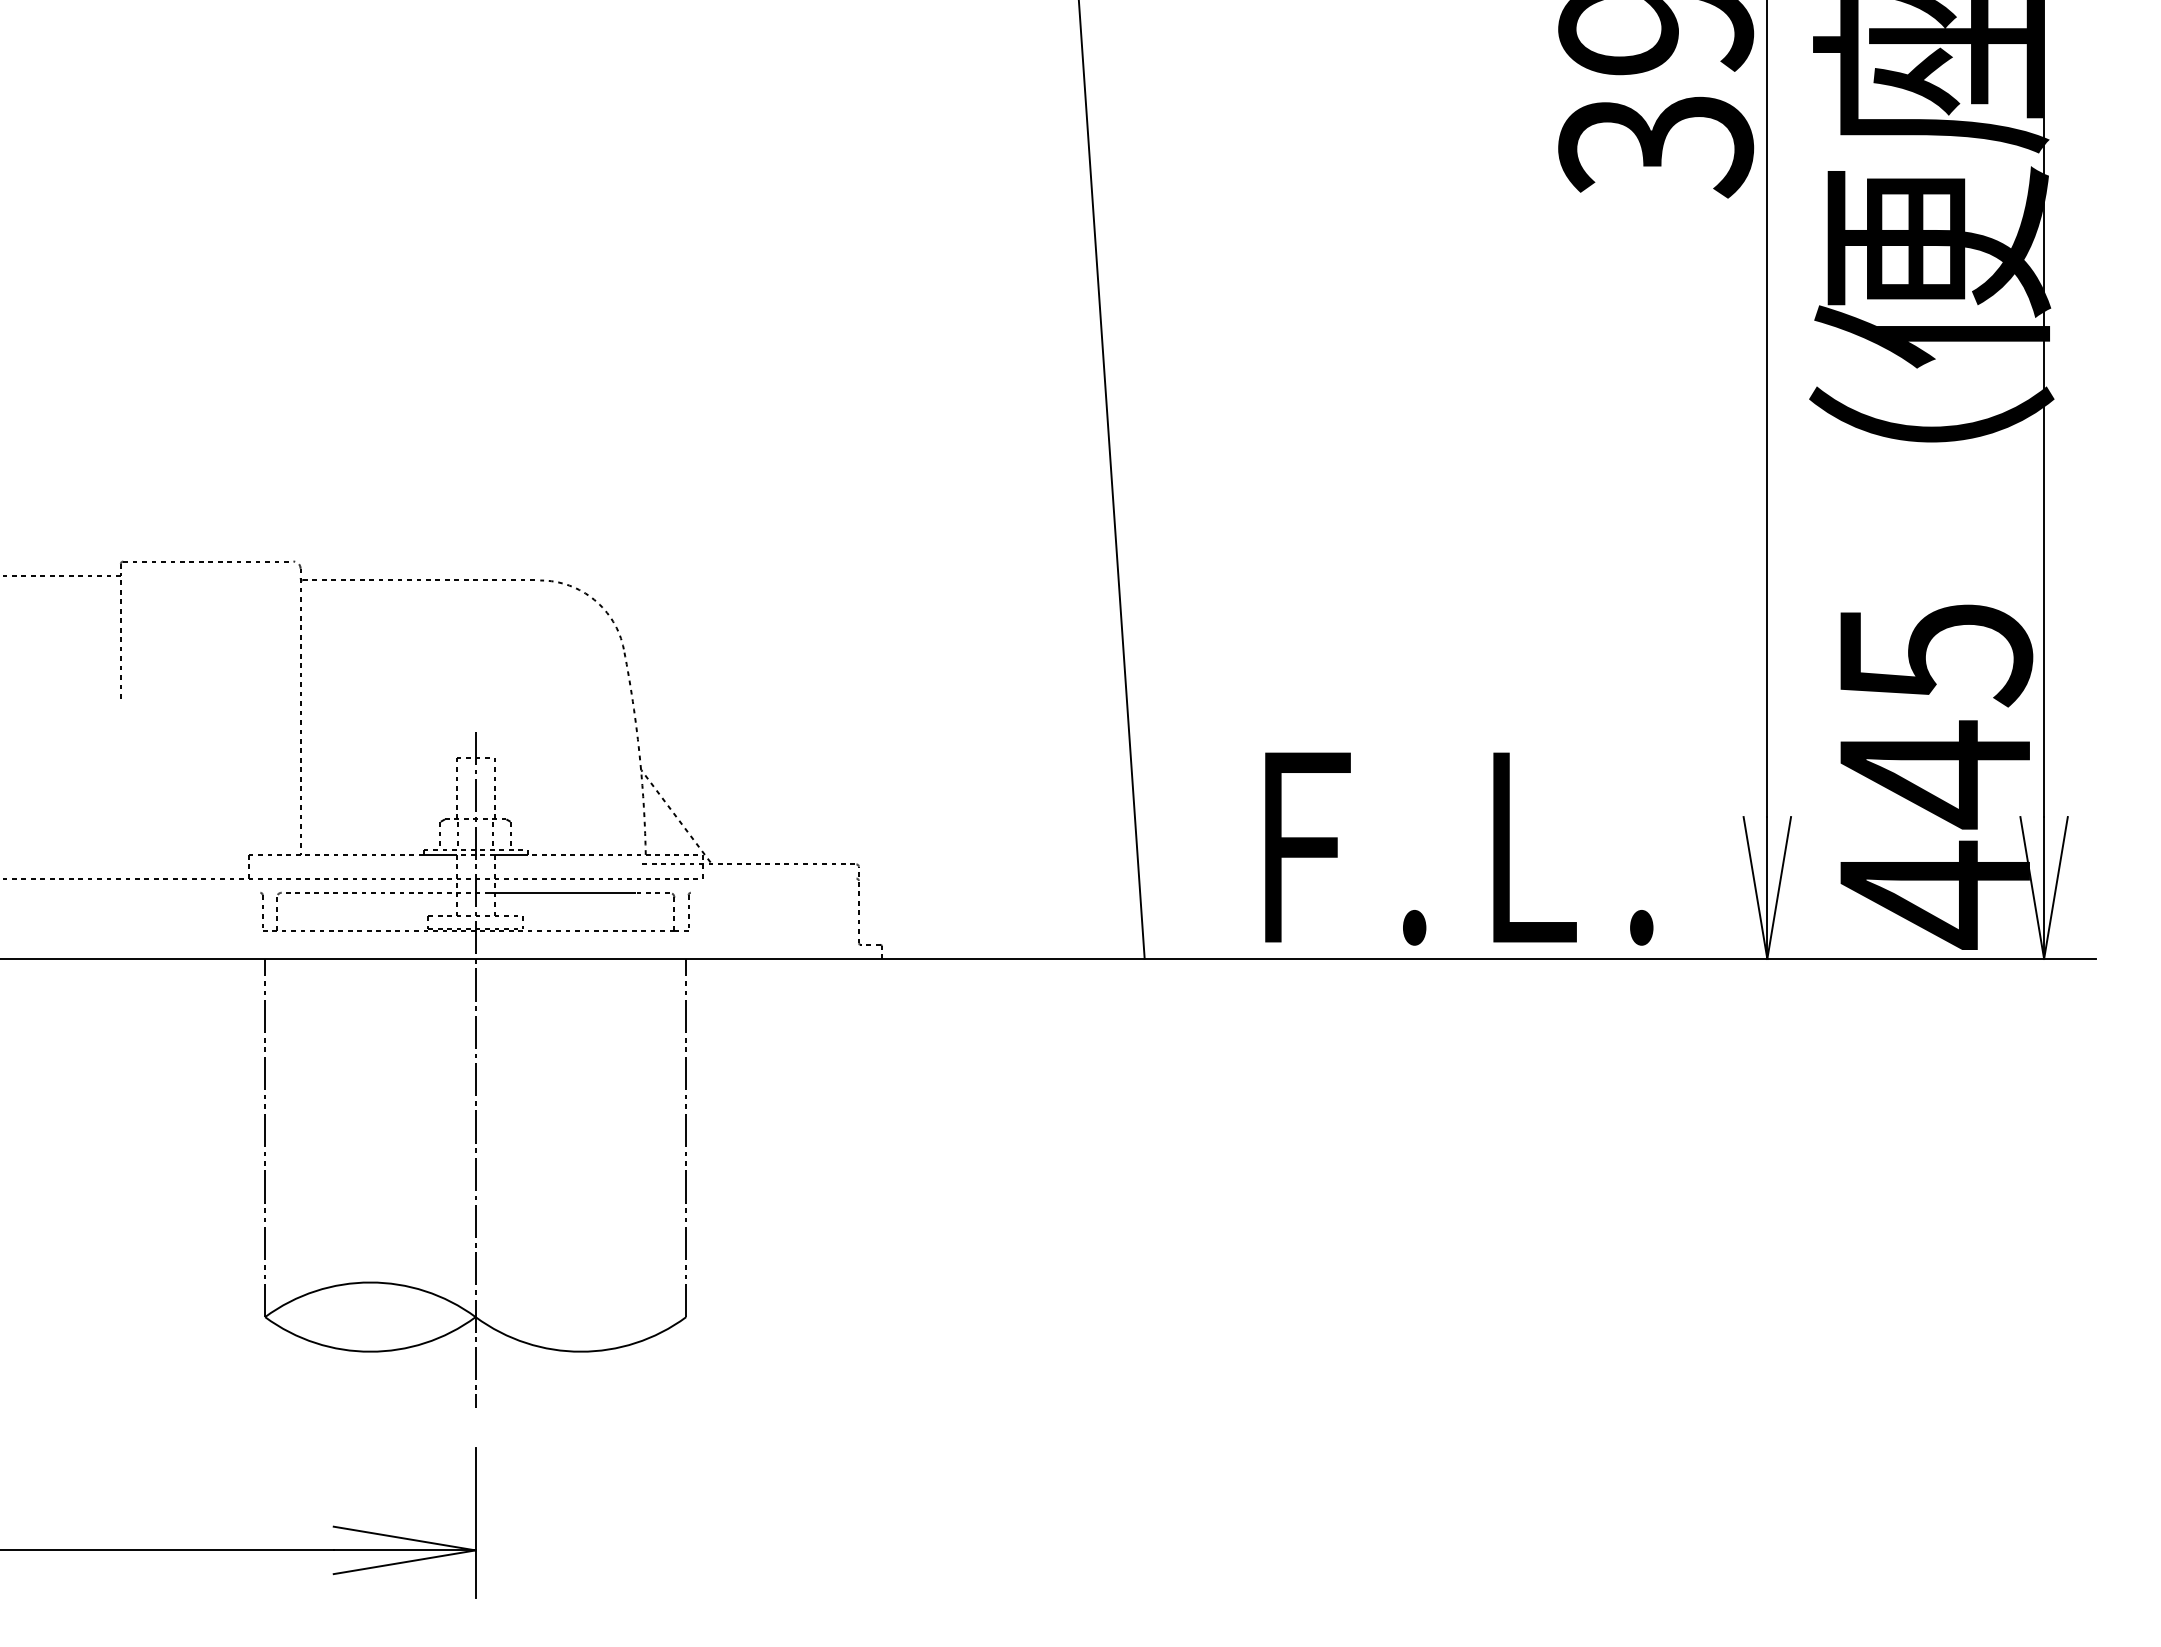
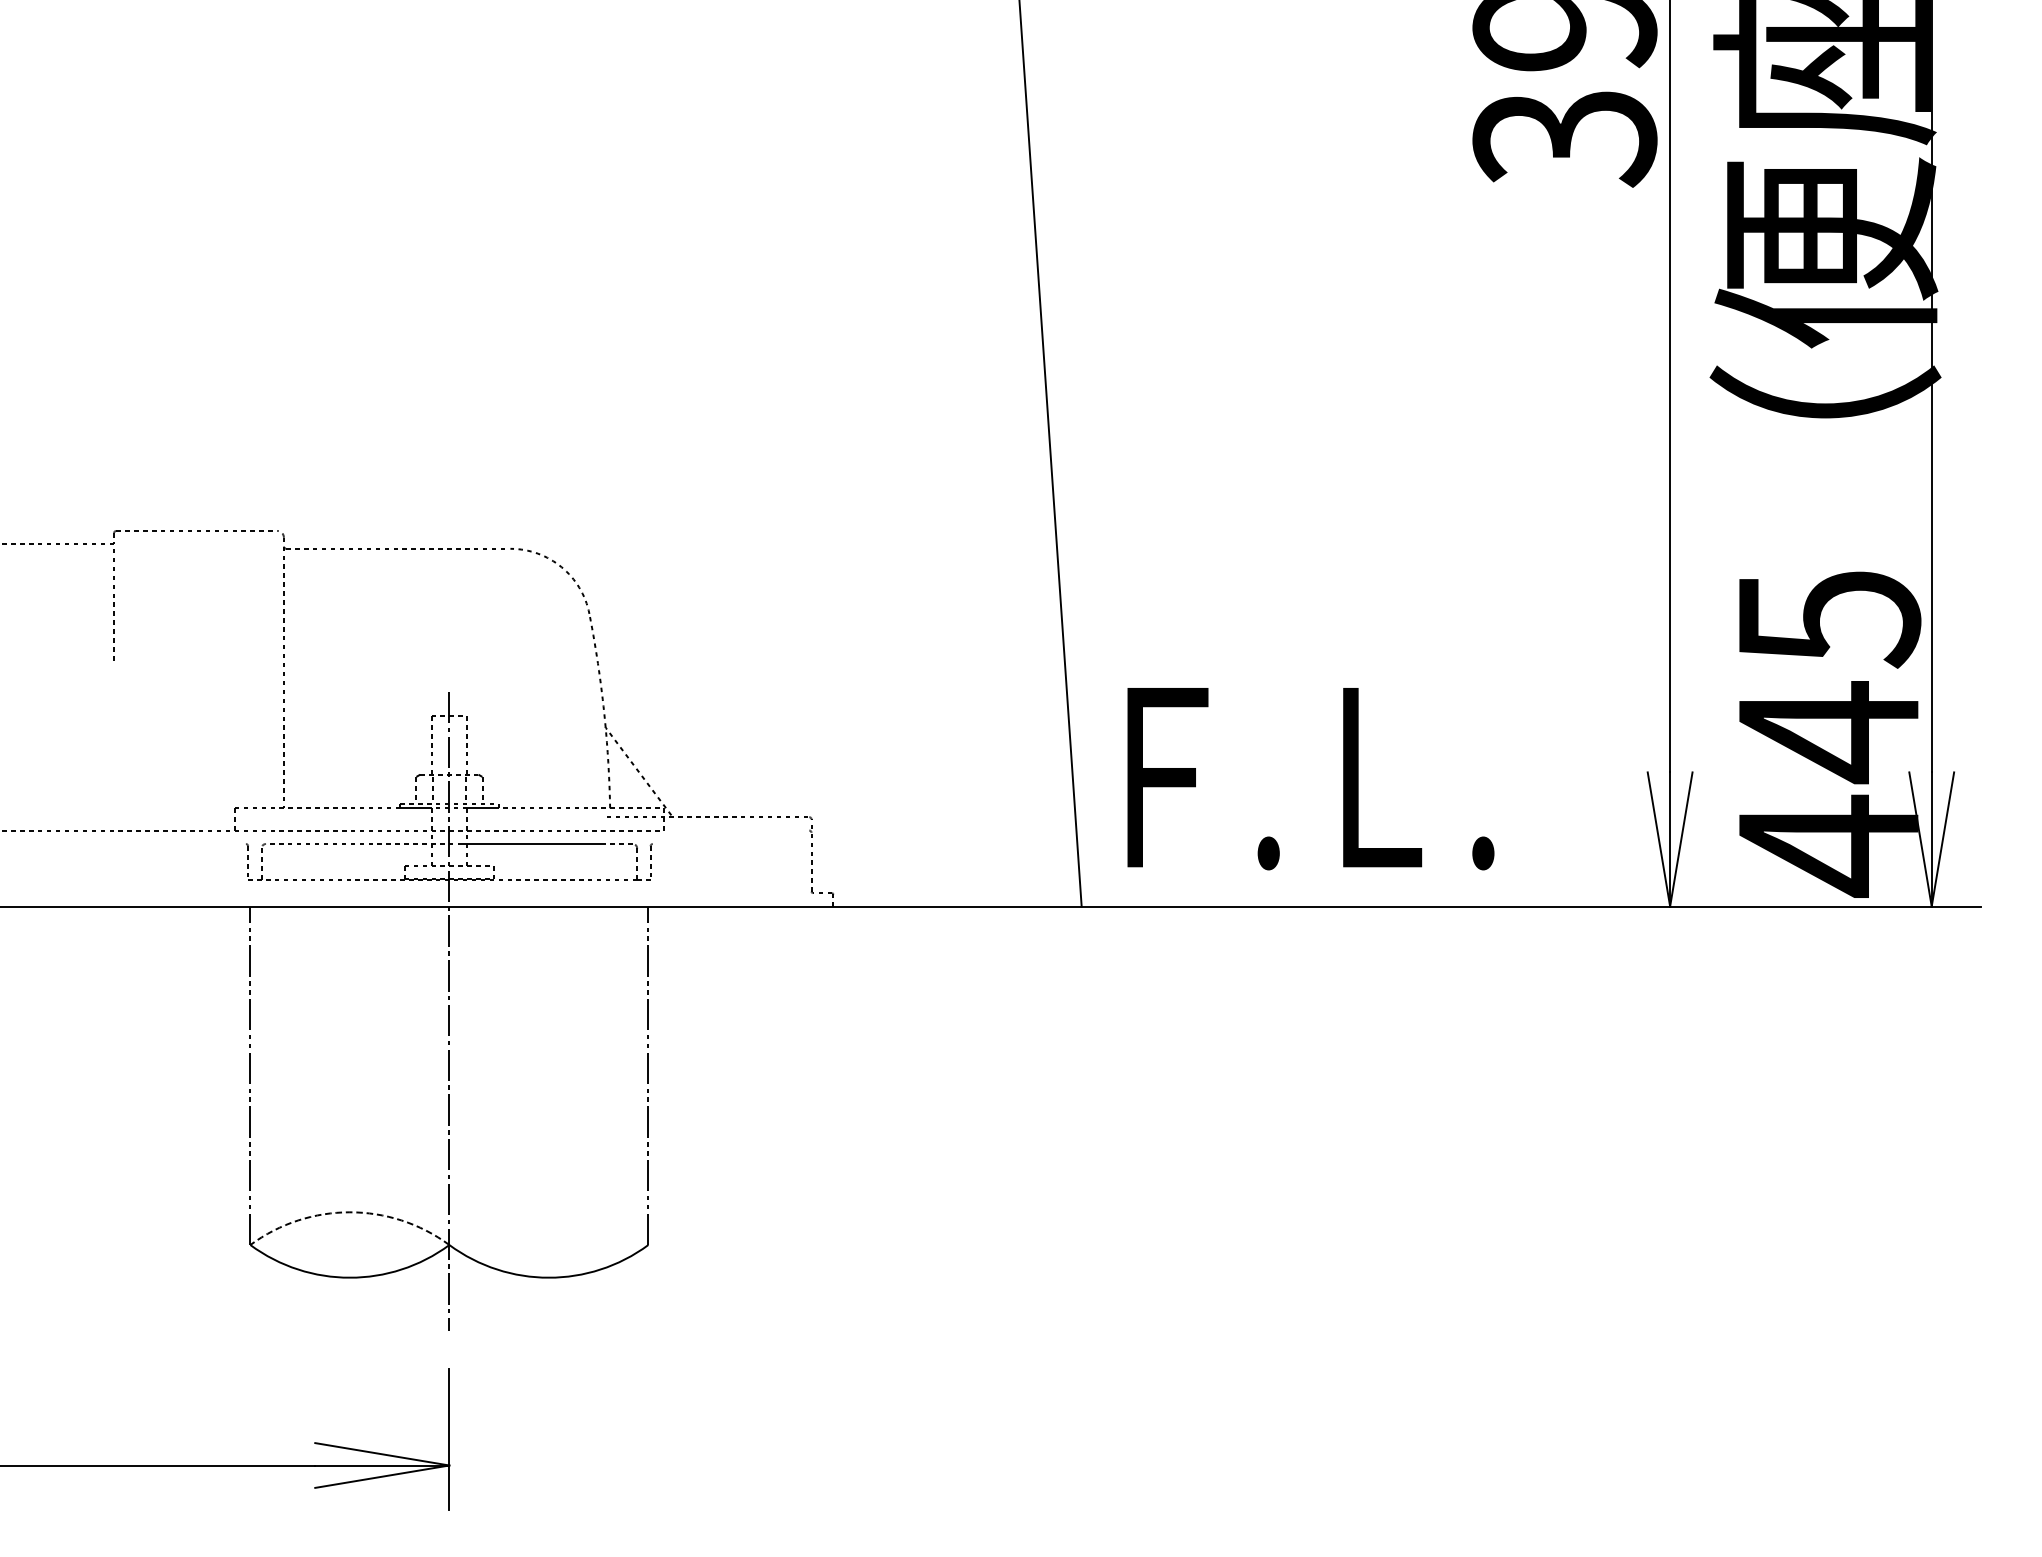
text: (1459, 848) -> (1311, 778), moved
arc: (370, 1282) -> (349, 1212), solid -> dashed

